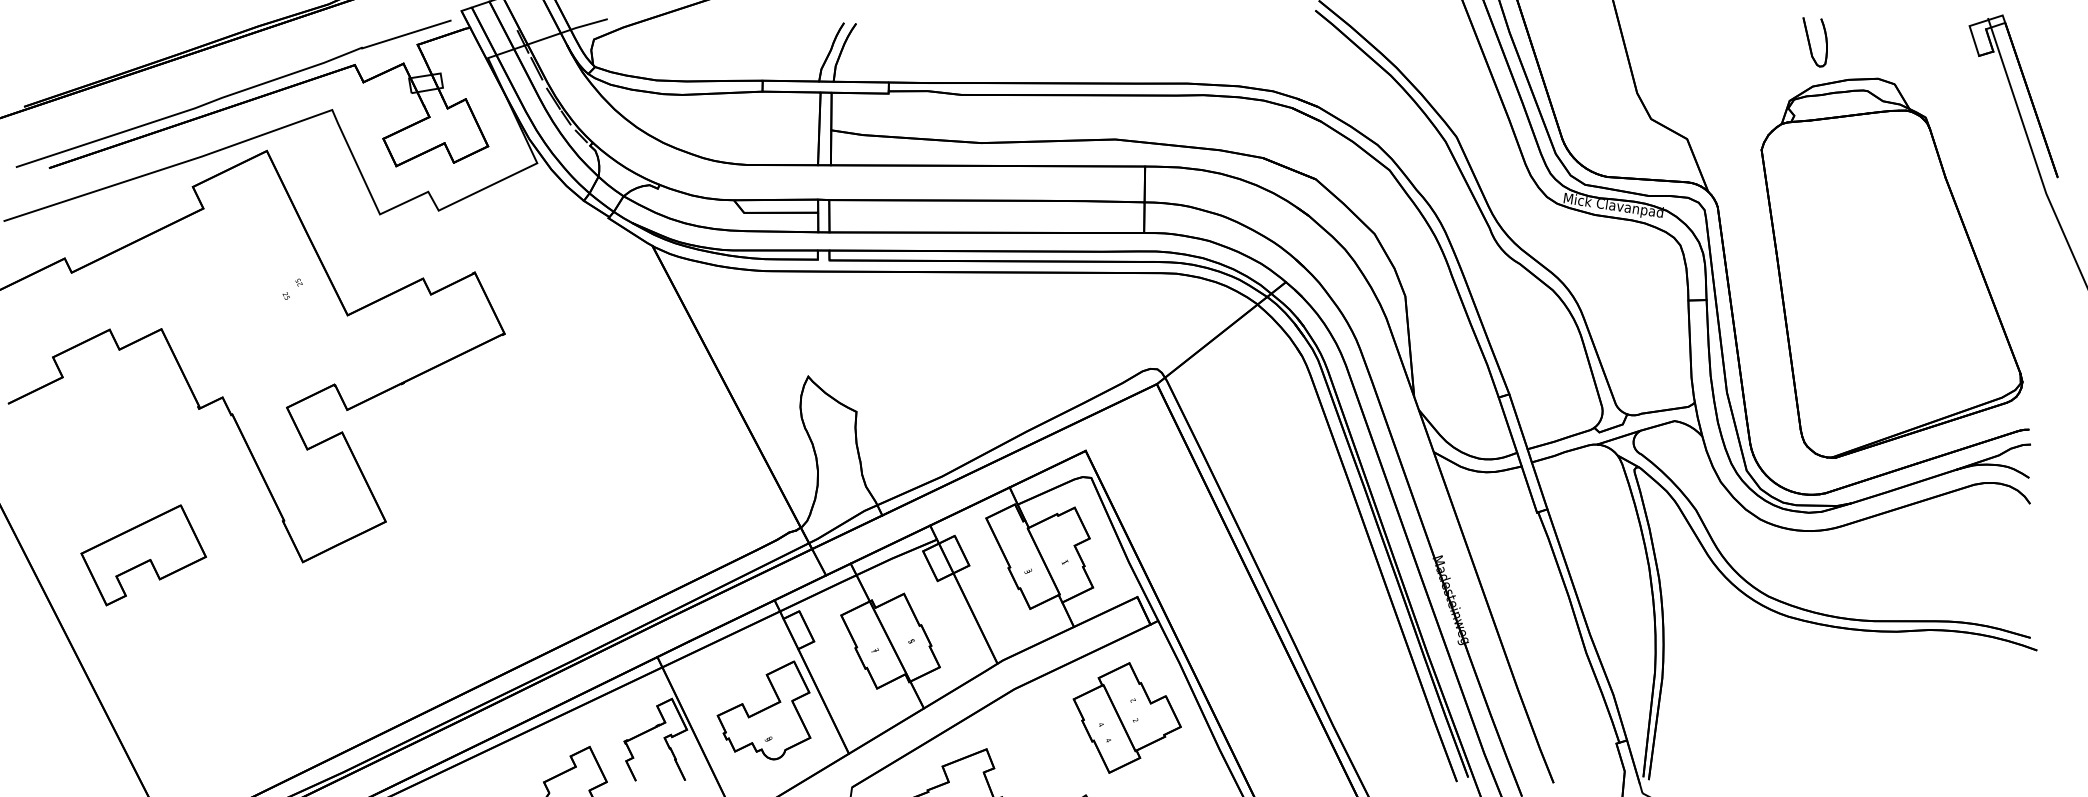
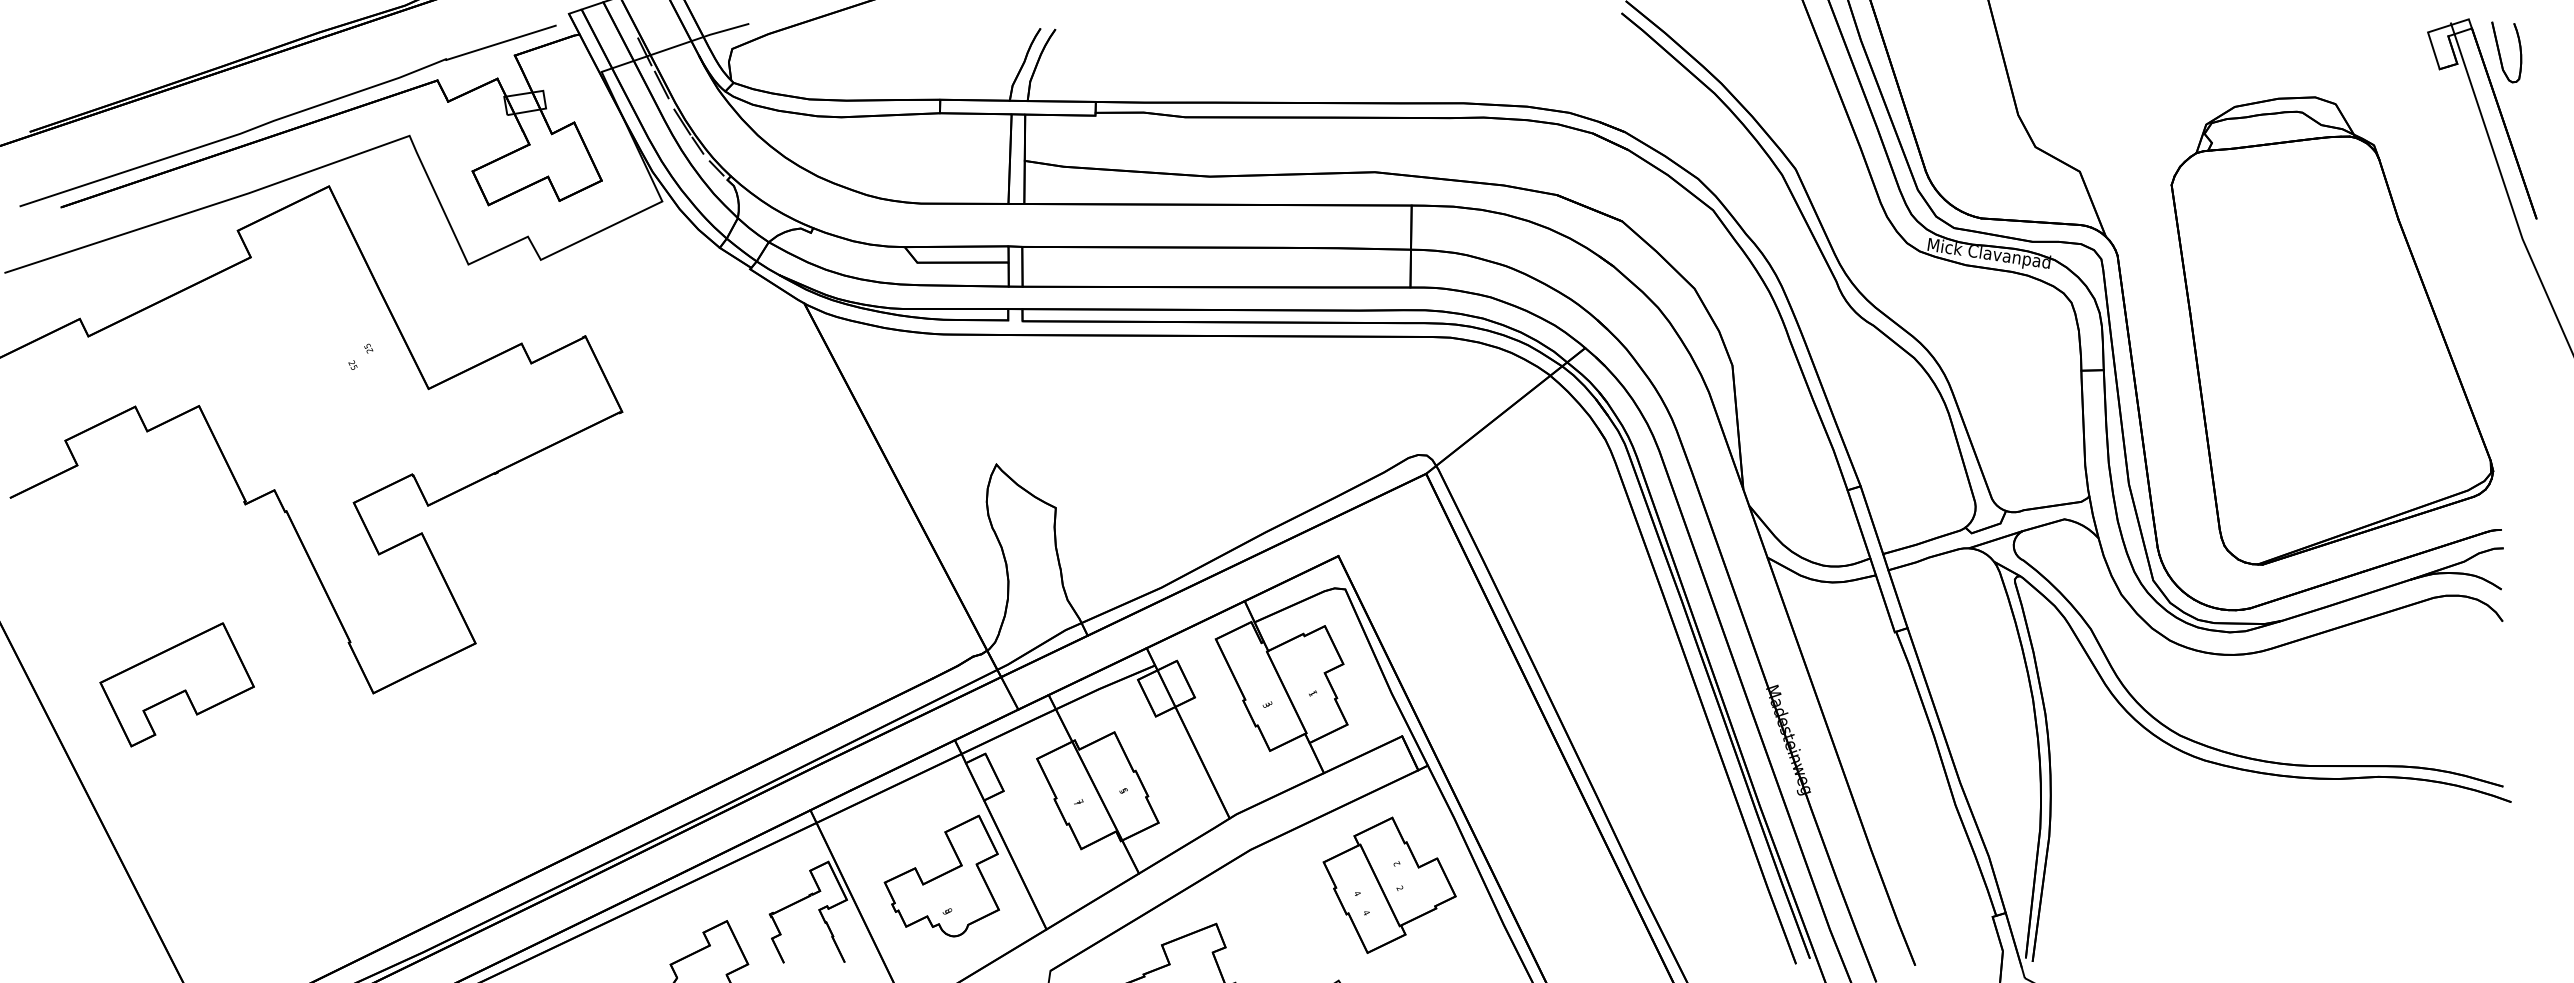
part: (1810, 43) -> (2500, 53), moved

